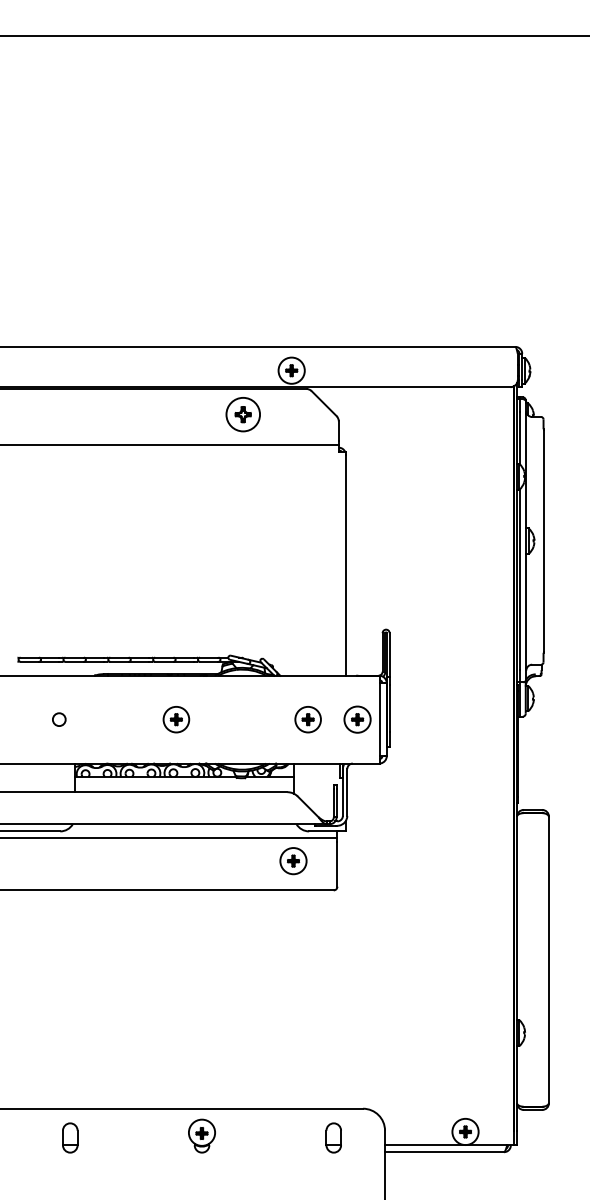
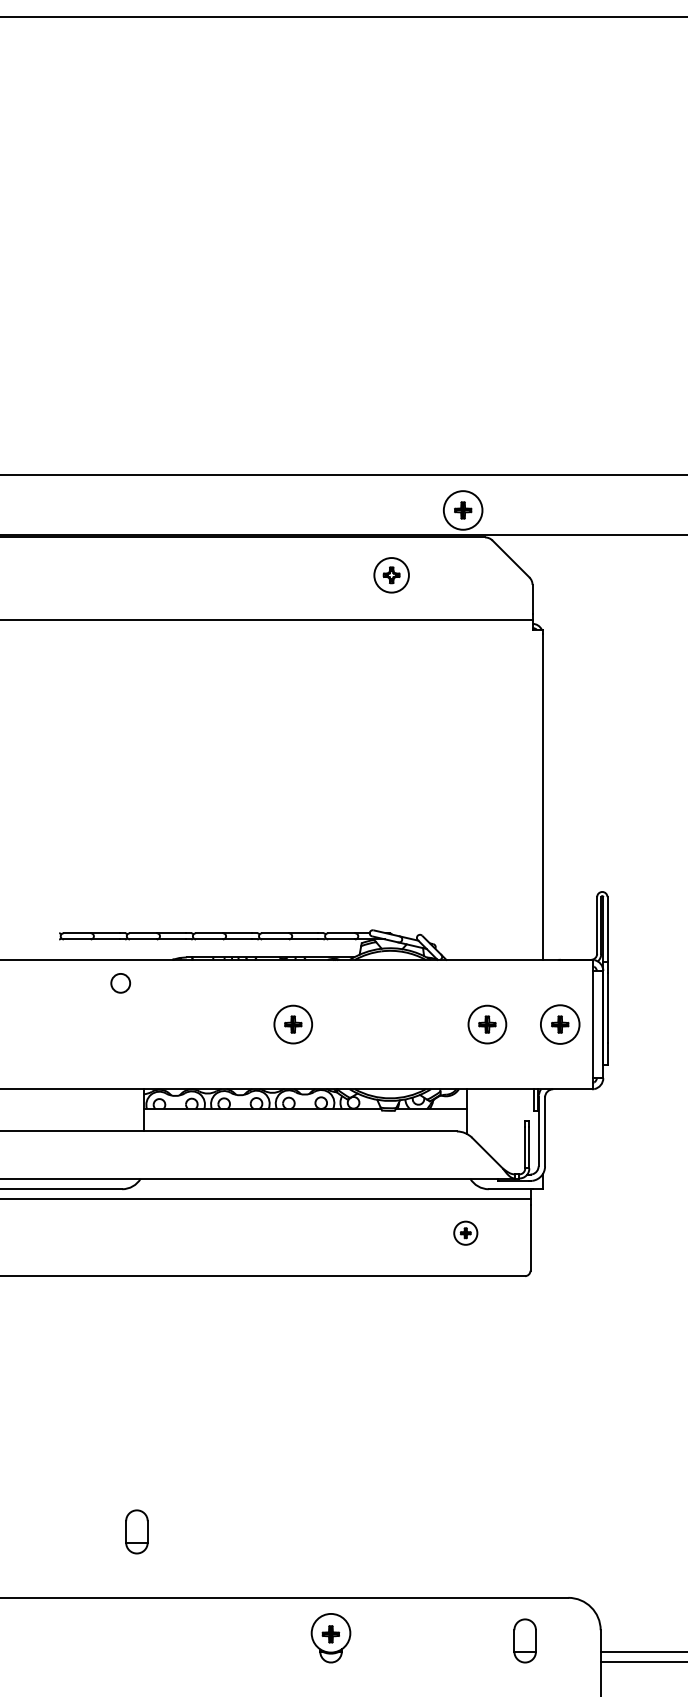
part: (242, 414) -> (390, 574), size x0.7
circle: (59, 719) -> (121, 983), moved
part: (293, 861) -> (465, 1233), size x0.6
part: (70, 1137) -> (137, 1531), moved

